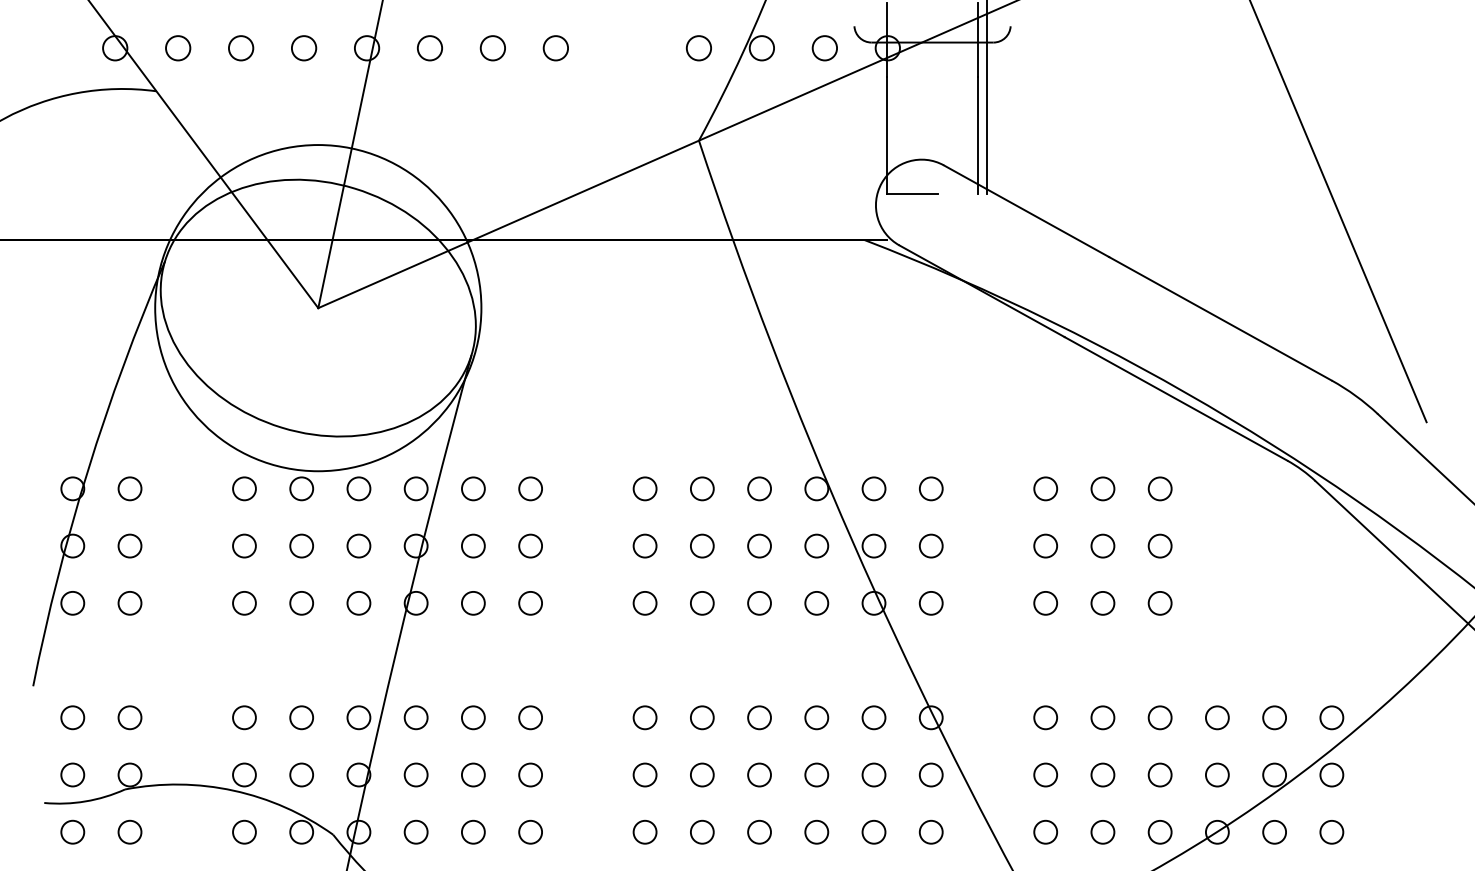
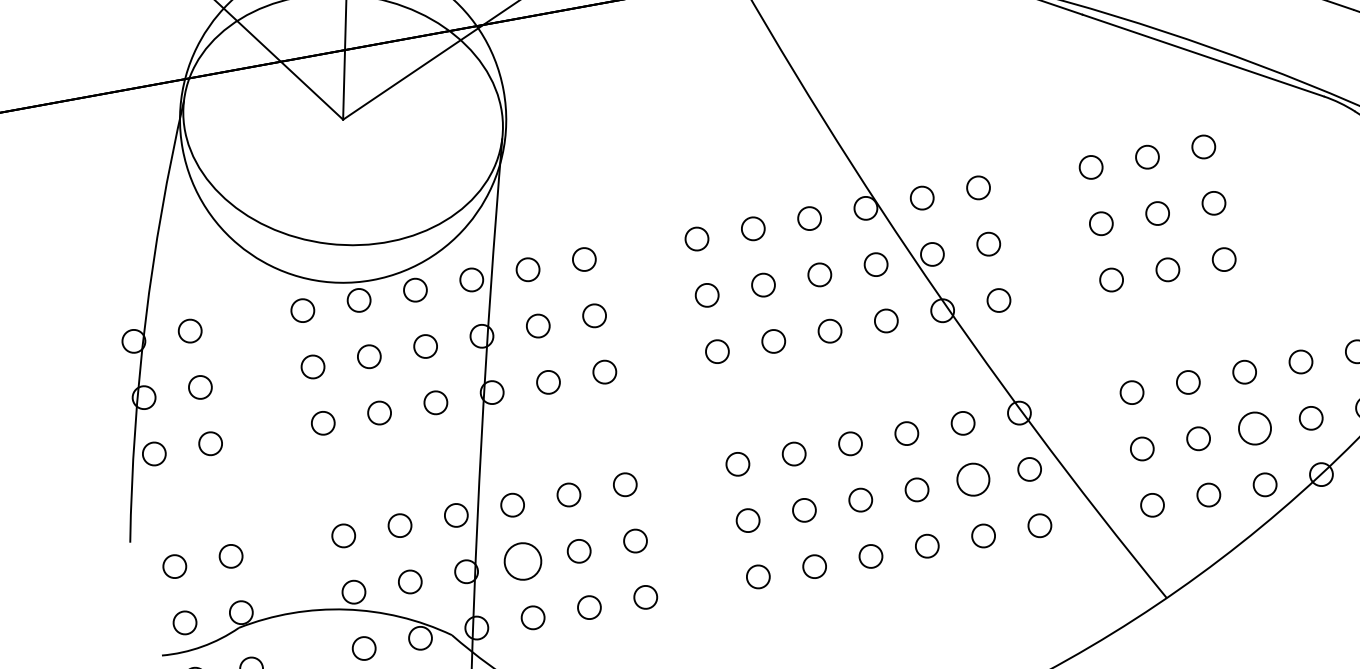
circle: (415, 774) -> (522, 561), size x1.6
circle: (873, 774) -> (972, 479), size x1.4
circle: (1159, 774) -> (1254, 428), size x1.4

